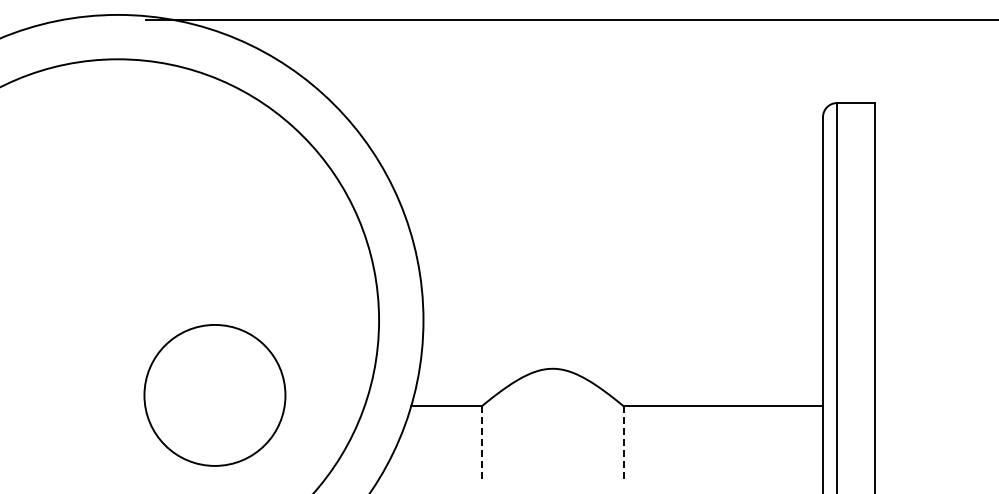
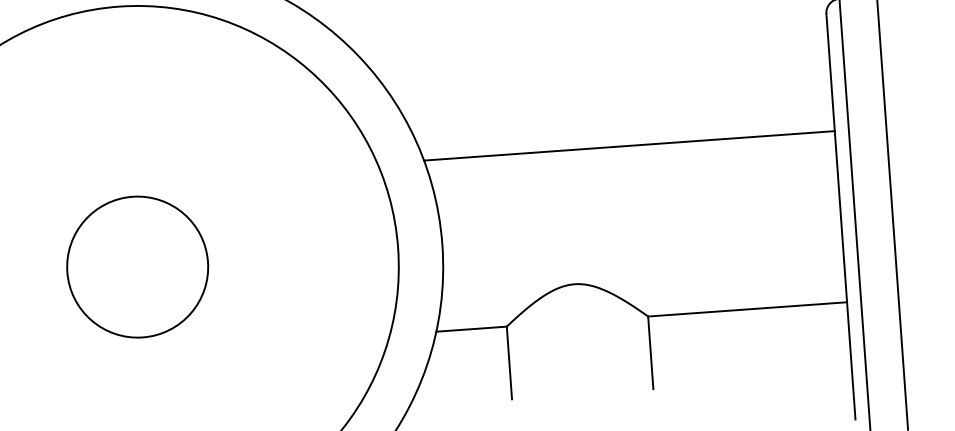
line: (617, 234) -> (629, 145), added
circle: (214, 395) -> (137, 267), moved
line: (481, 442) -> (509, 362), dashed -> solid
line: (623, 442) -> (650, 352), dashed -> solid

